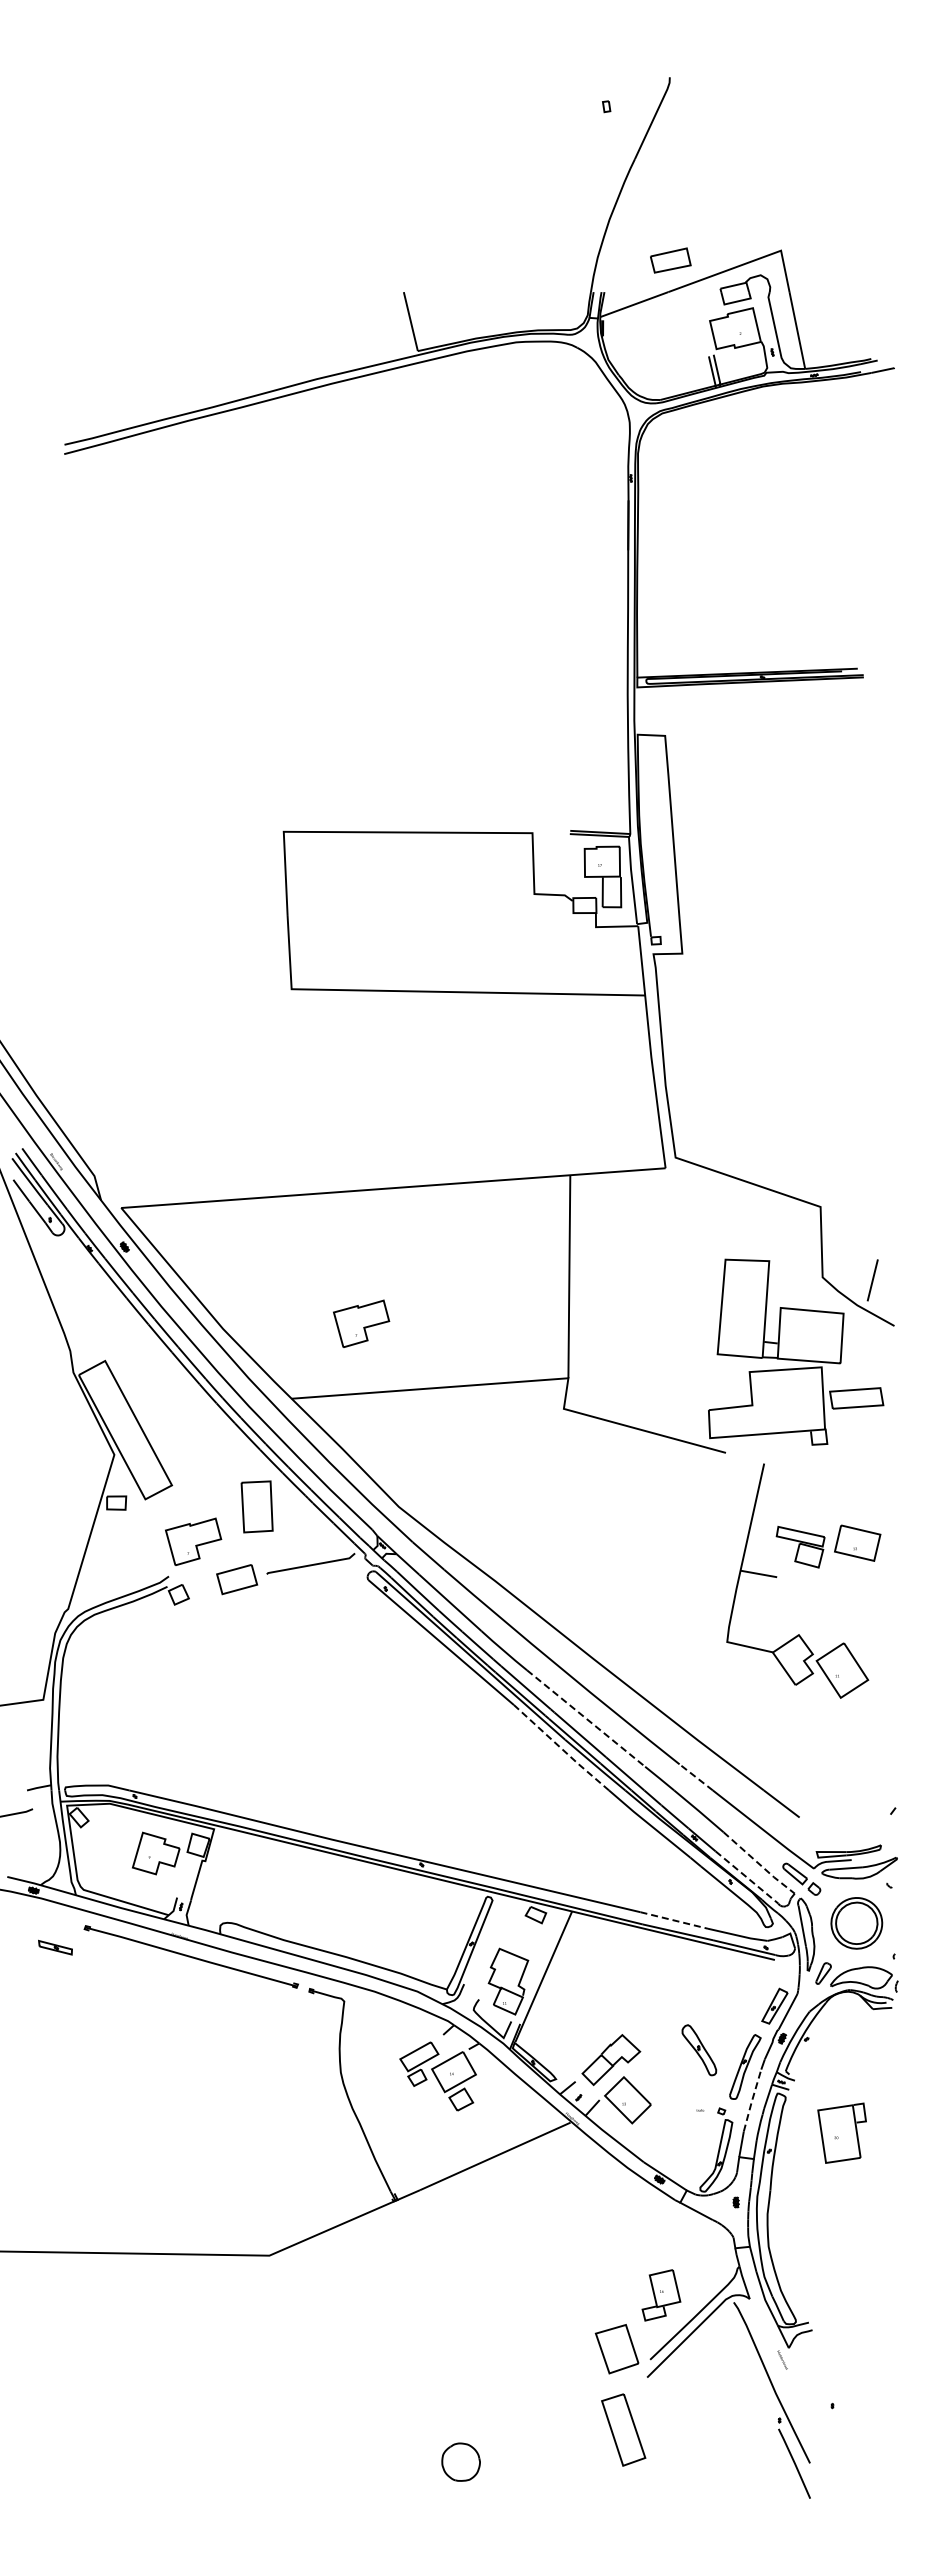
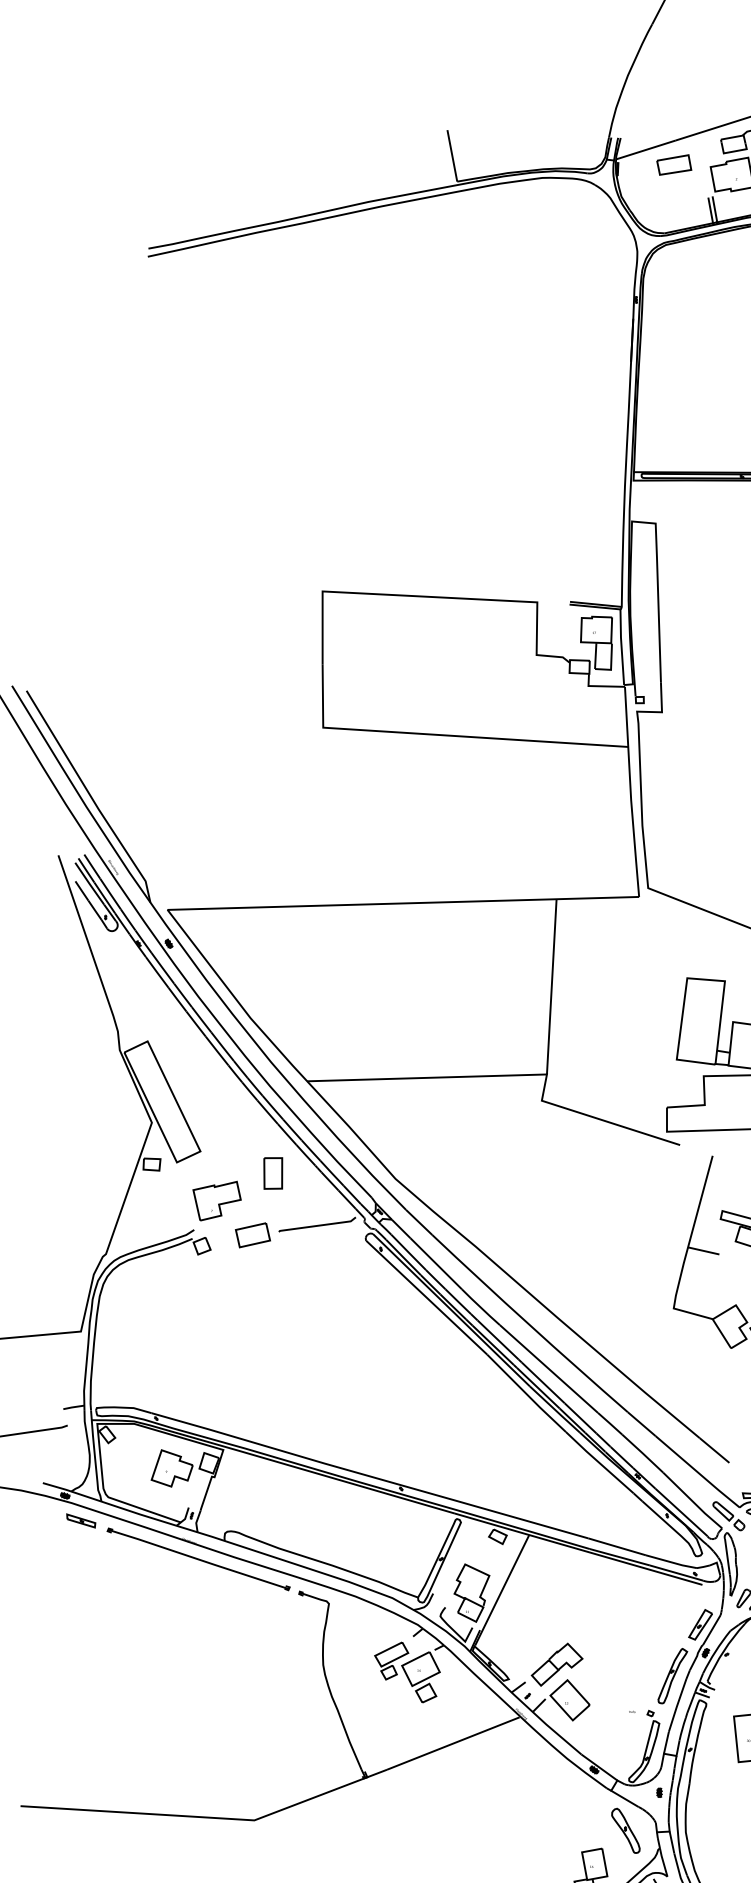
part: (670, 260) -> (674, 164), moved
part: (361, 1323) -> (370, 1019), removed
part: (257, 1507) -> (273, 1173), size x0.71
line: (586, 1718) -> (549, 1368), dashed -> solid
line: (561, 1748) -> (526, 1393), dashed -> solid
line: (695, 1777) -> (641, 1424), dashed -> solid
line: (759, 1864) -> (692, 1501), dashed -> solid
line: (747, 1877) -> (682, 1512), dashed -> solid
line: (674, 1920) -> (617, 1546), dashed -> solid
part: (55, 1947) -> (81, 1520), moved
part: (699, 2050) -> (626, 1831), moved
line: (752, 2100) -> (677, 1705), dashed -> solid

